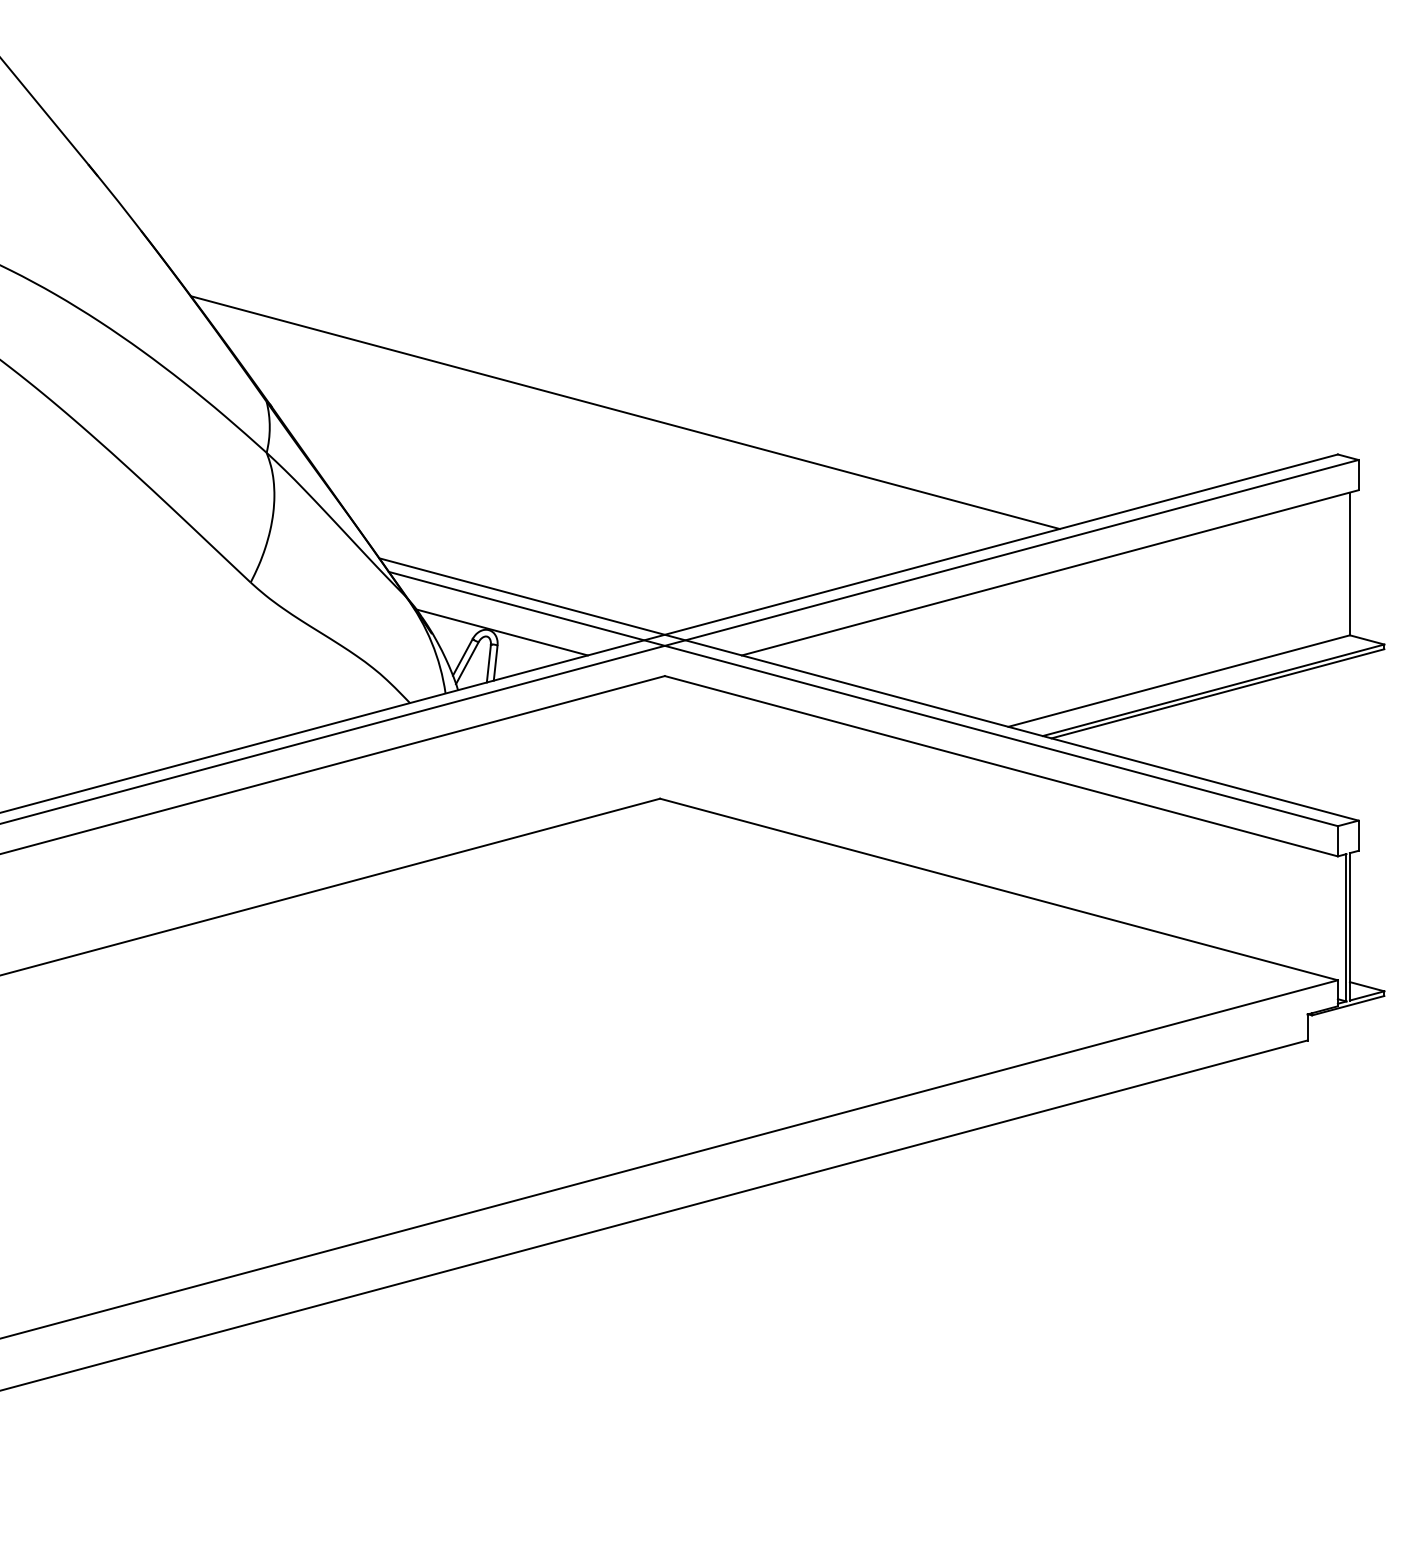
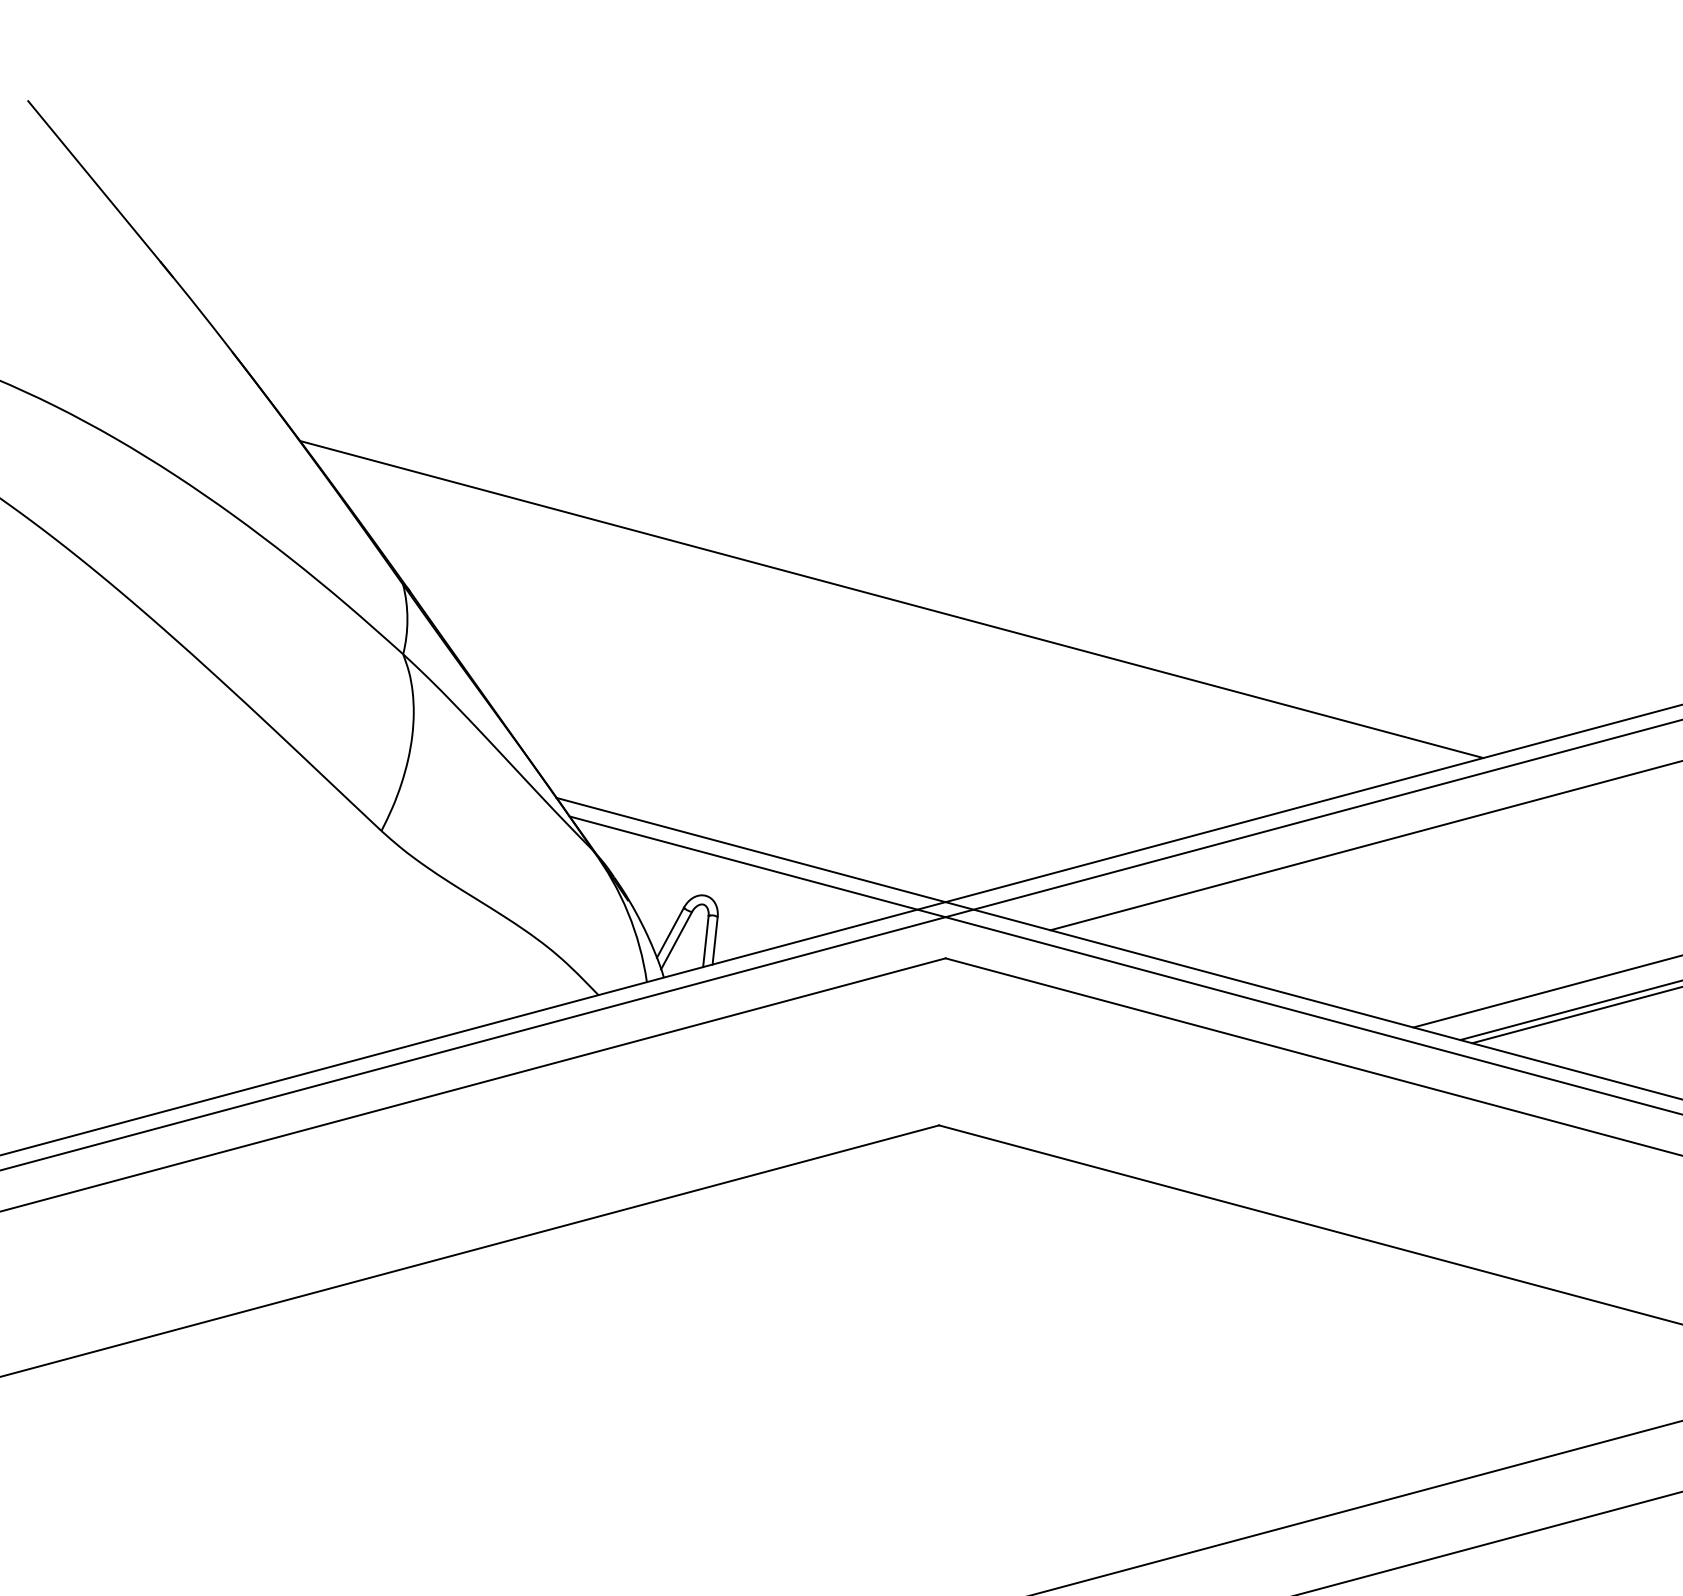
line: (501, 632) -> (723, 899), removed

